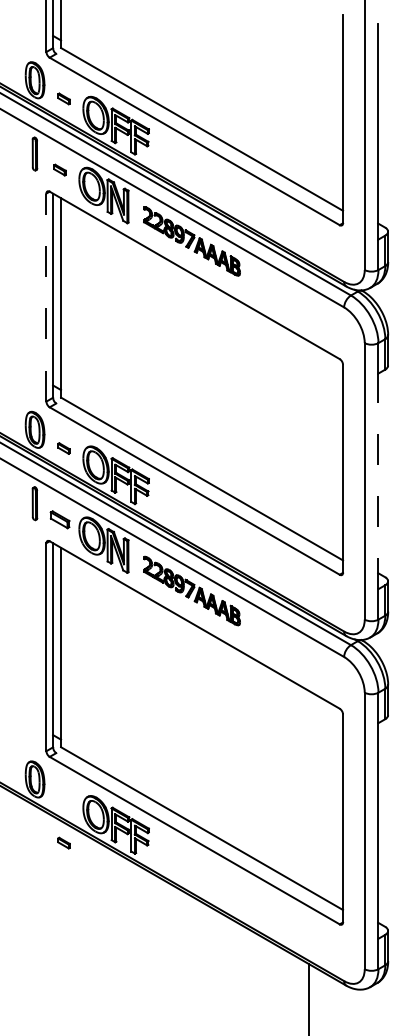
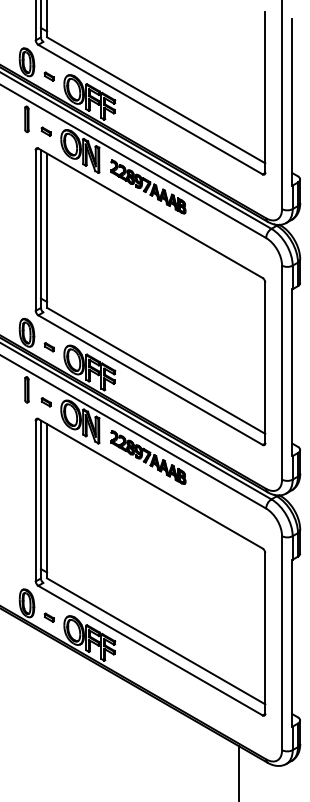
line: (46, 297) -> (35, 230), dashed -> solid
line: (378, 481) -> (292, 372), dashed -> solid
part: (59, 519) -> (45, 402), size x0.62
part: (63, 842) -> (48, 617), moved

